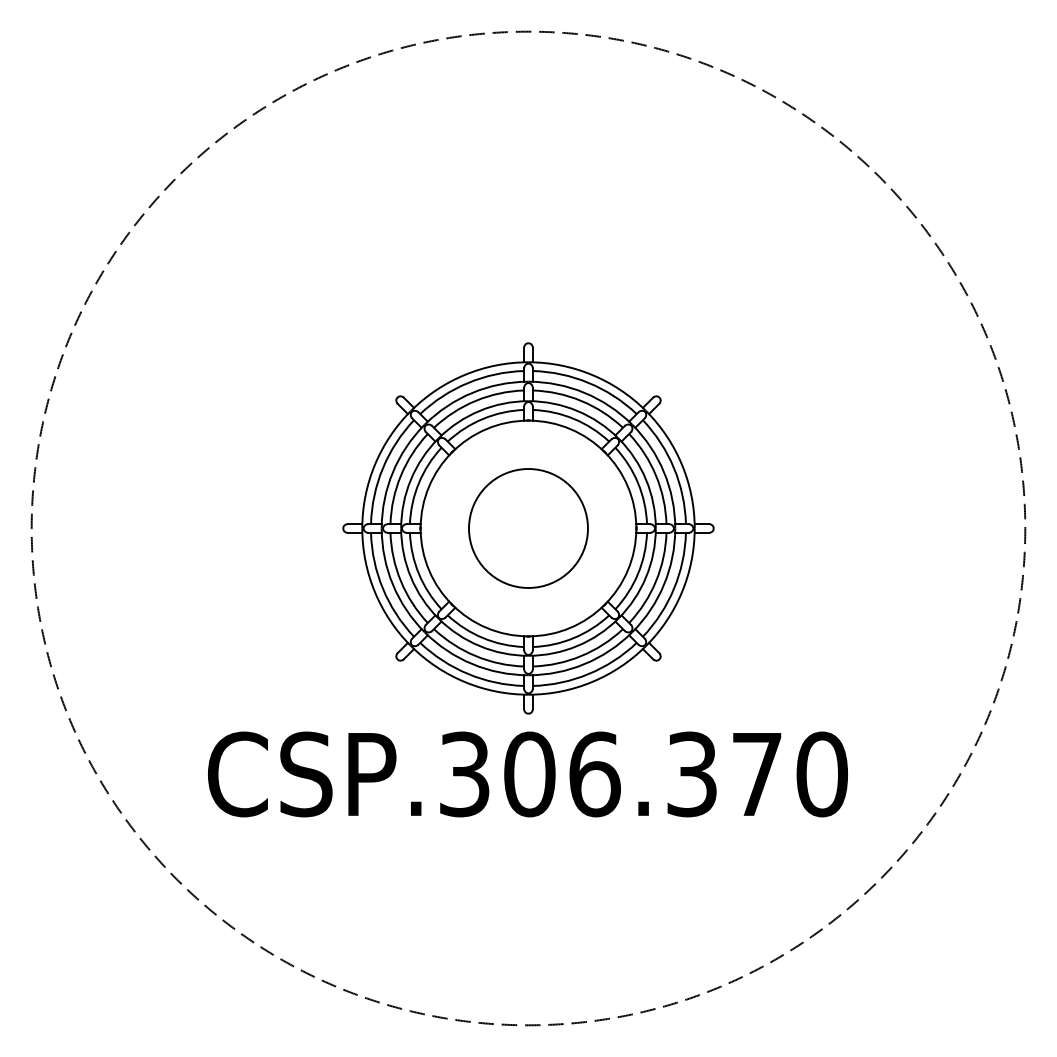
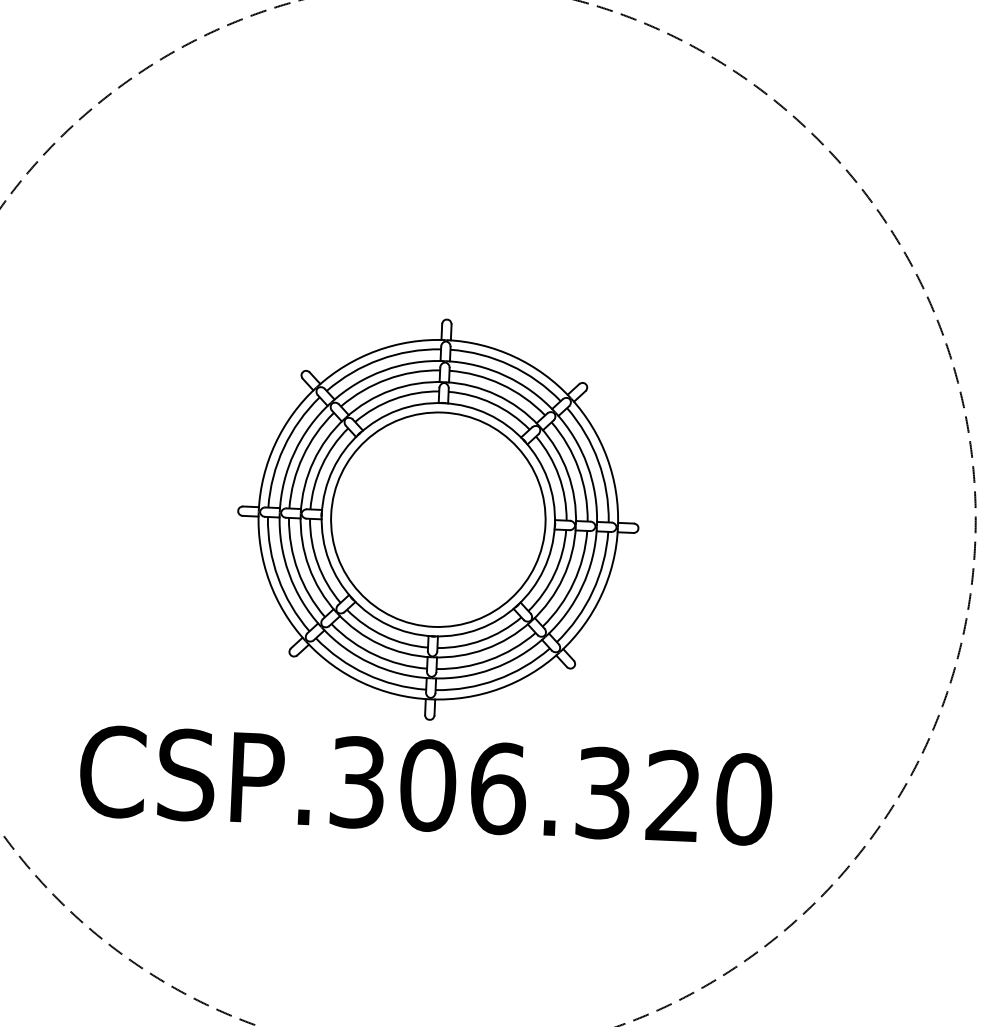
circle: (528, 528) -> (438, 519), size x1.67
text: (756, 773) -> (673, 795), CSP.306.370 -> CSP.306.320

